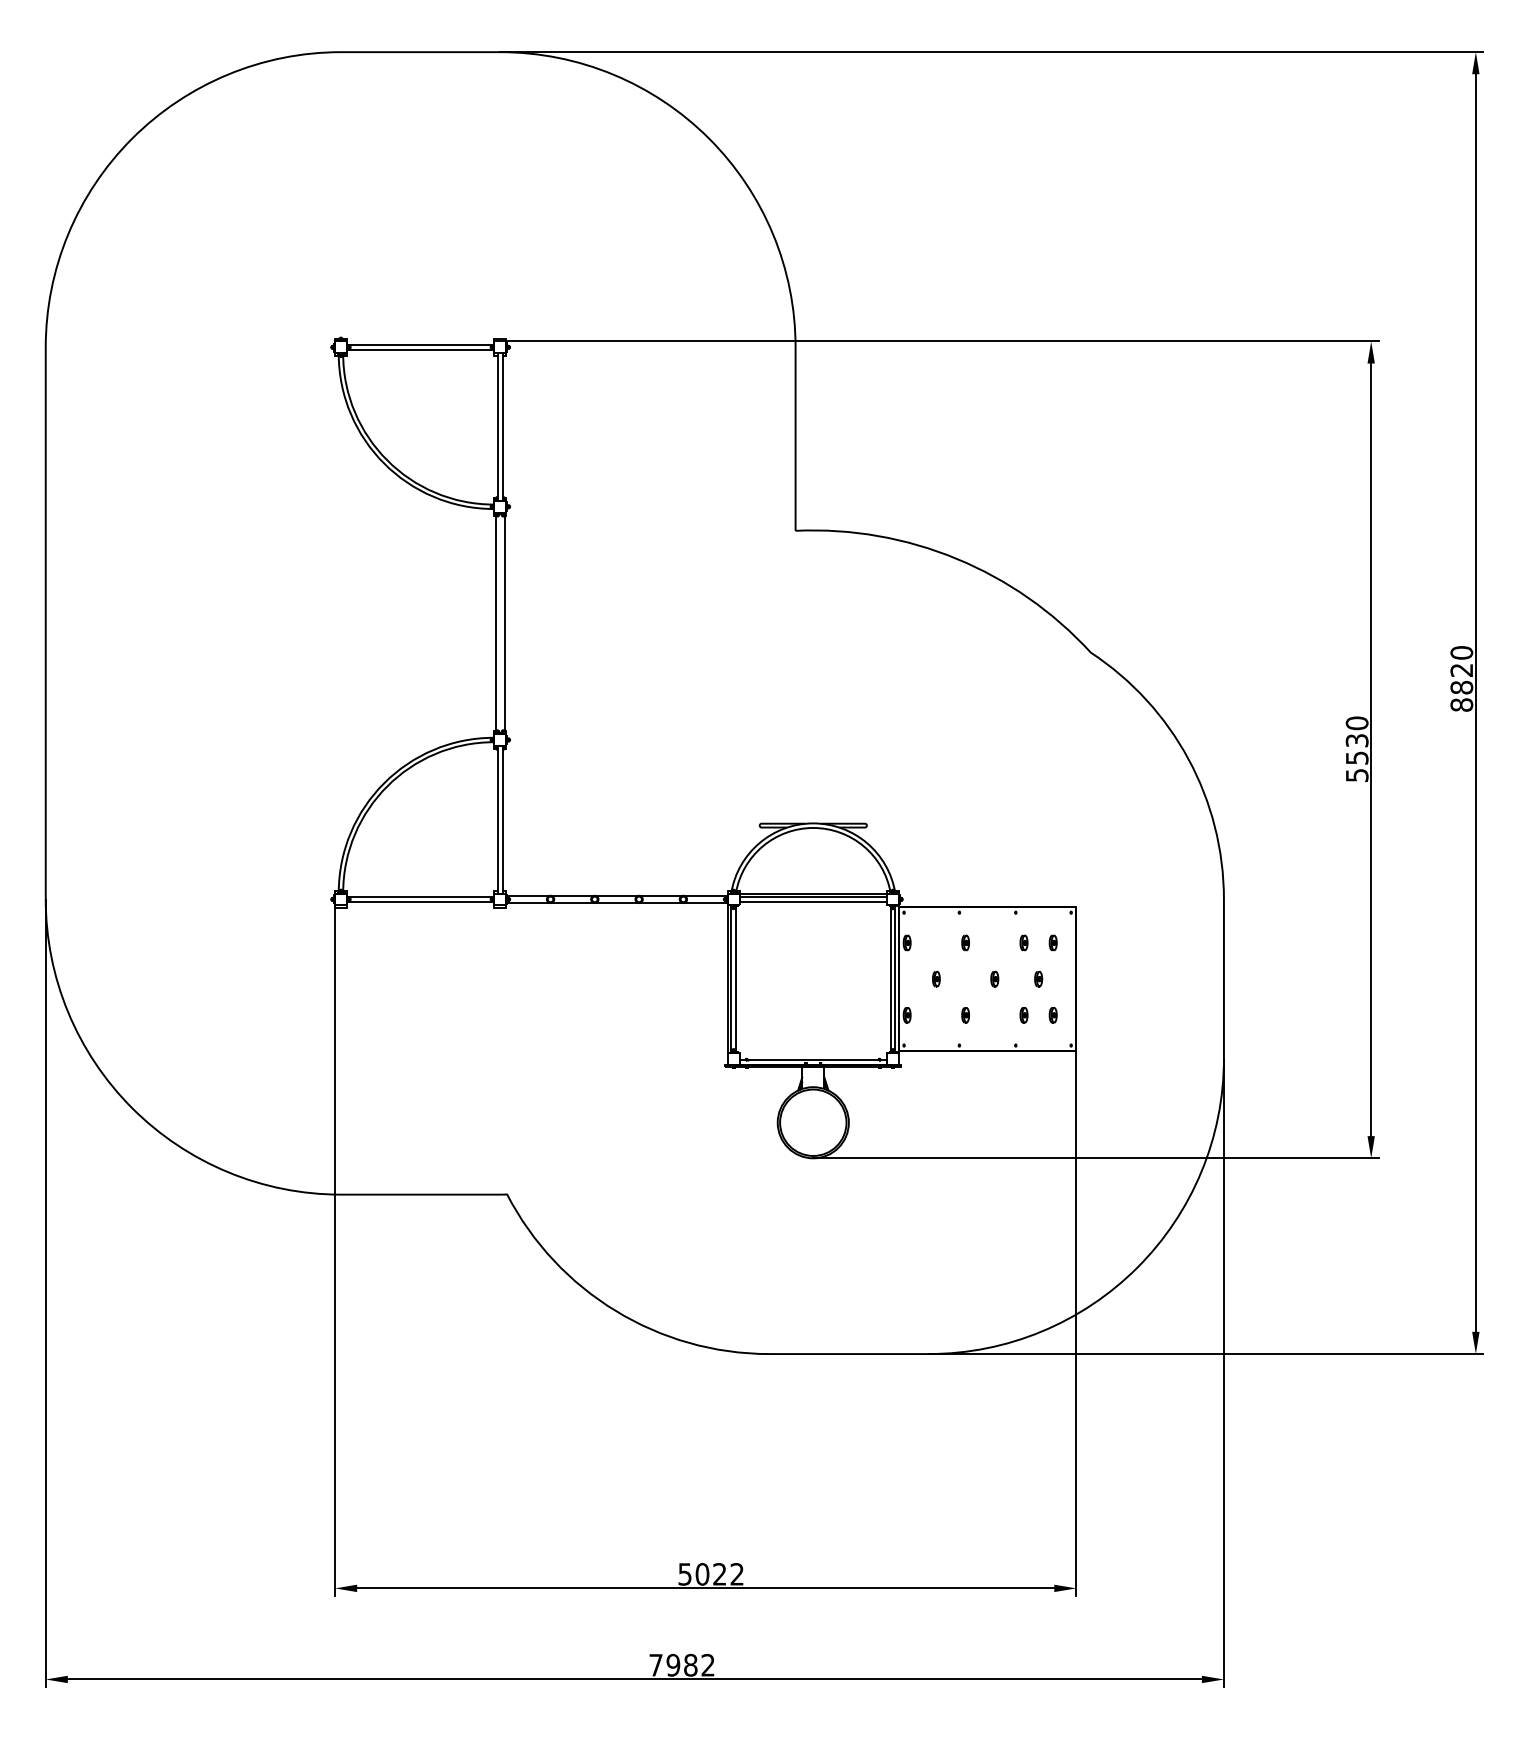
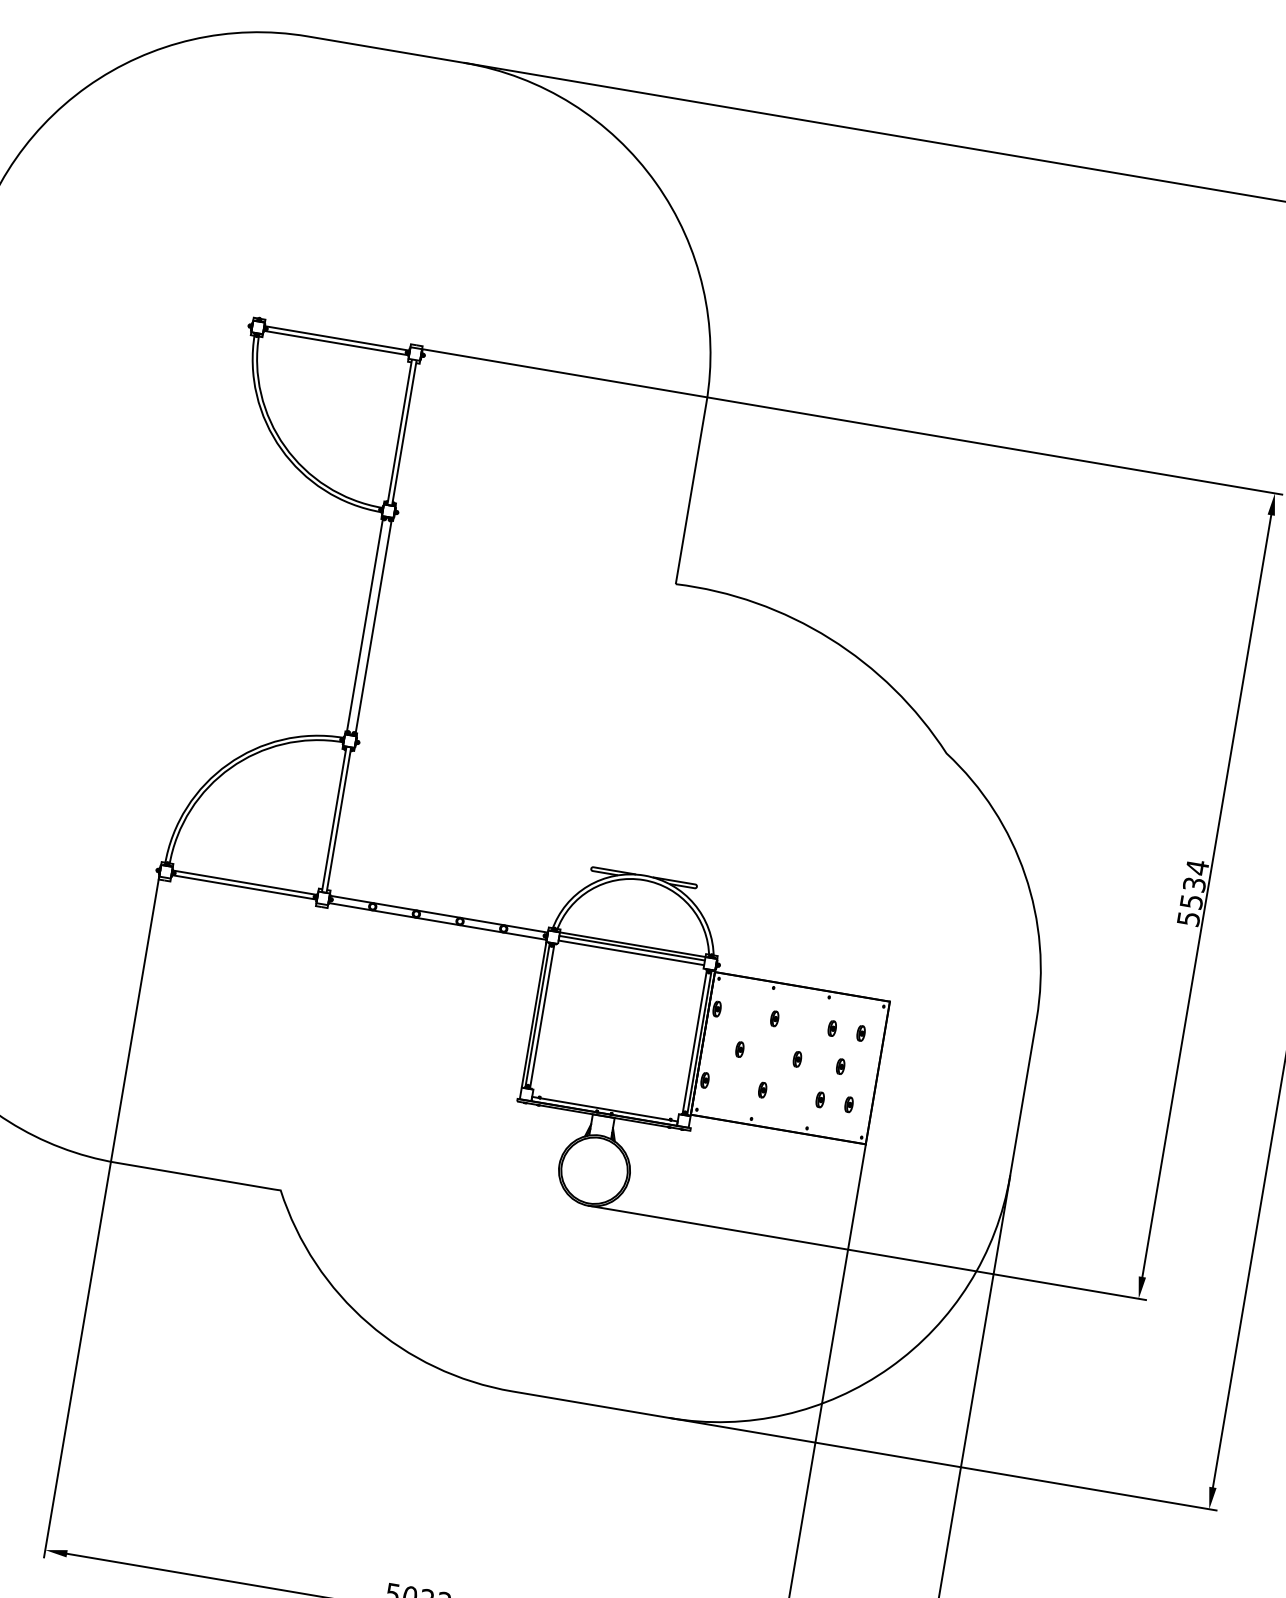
text: (1356, 723) -> (1196, 867), 5530 -> 5534

